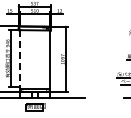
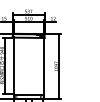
line: (19, 59) -> (13, 66), dashed -> solid

